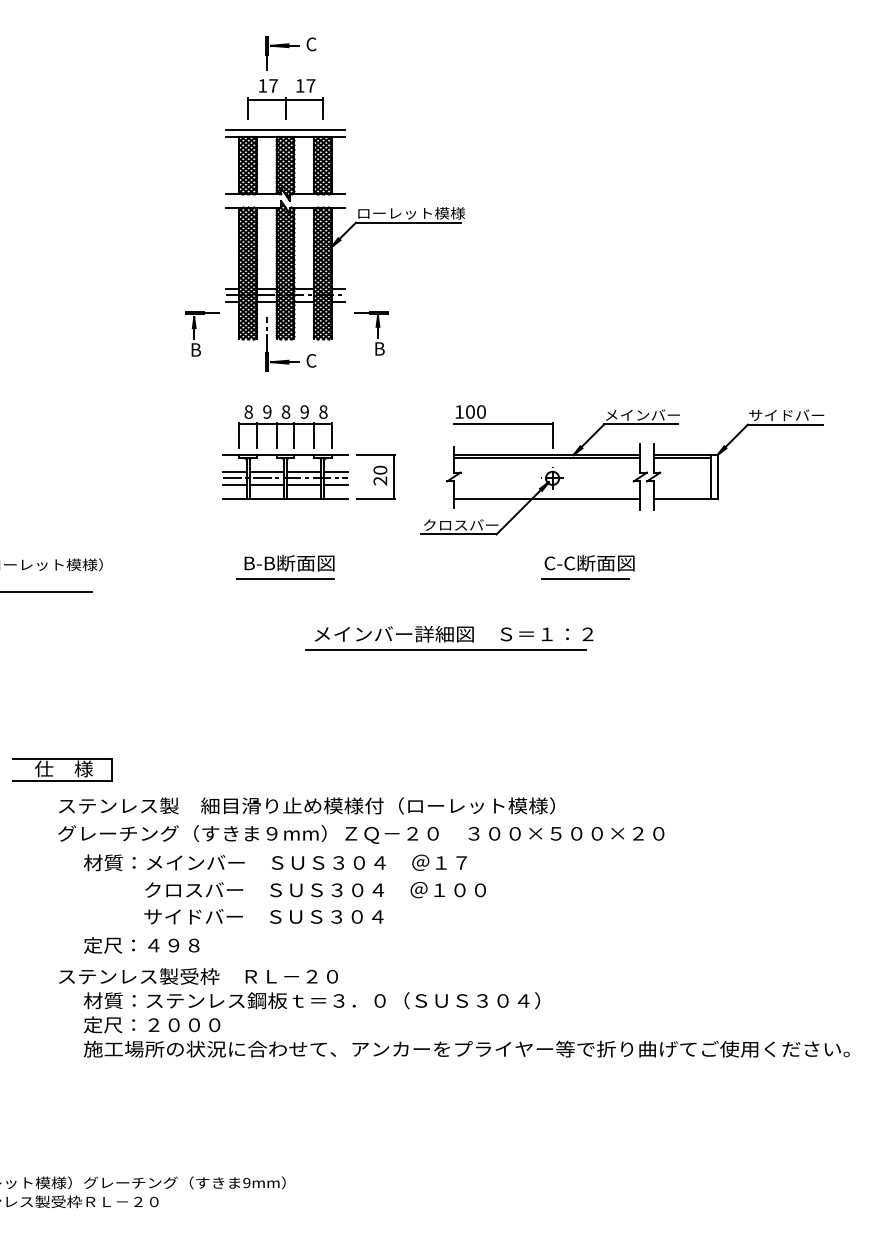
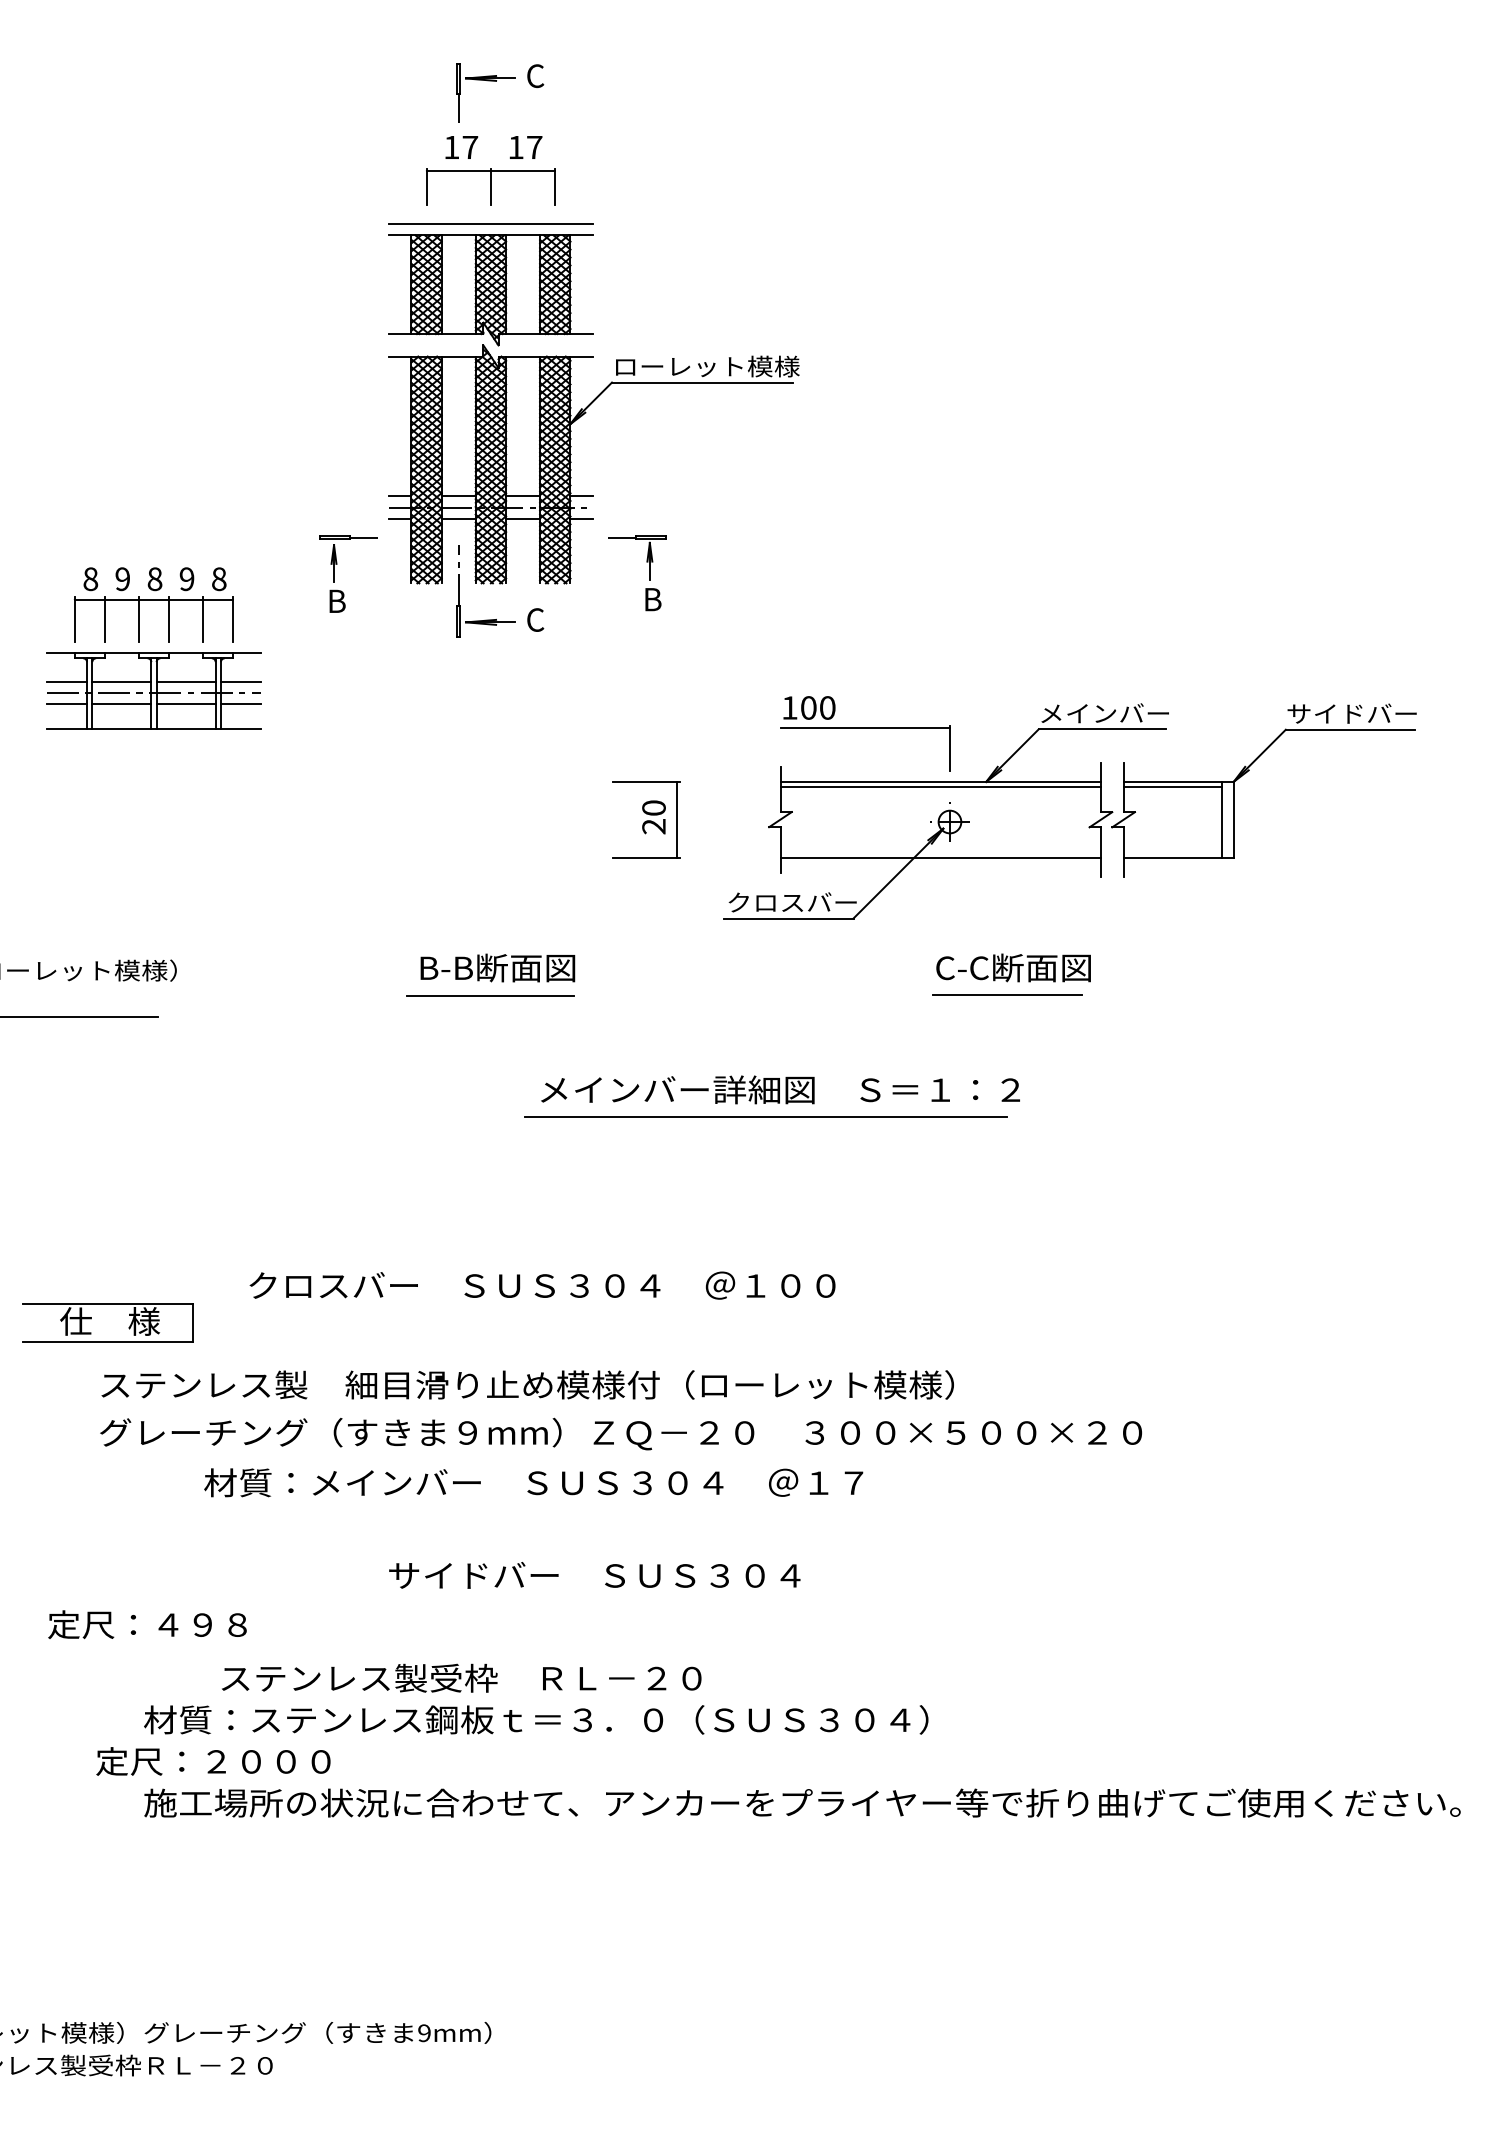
part: (285, 452) -> (153, 648), moved
text: (274, 862) -> (532, 1482), moved
text: (315, 890) -> (542, 1286), moved
text: (263, 916) -> (594, 1575), moved
text: (141, 945) -> (147, 1624), moved
text: (198, 976) -> (461, 1678), moved
text: (152, 1024) -> (214, 1760), moved

